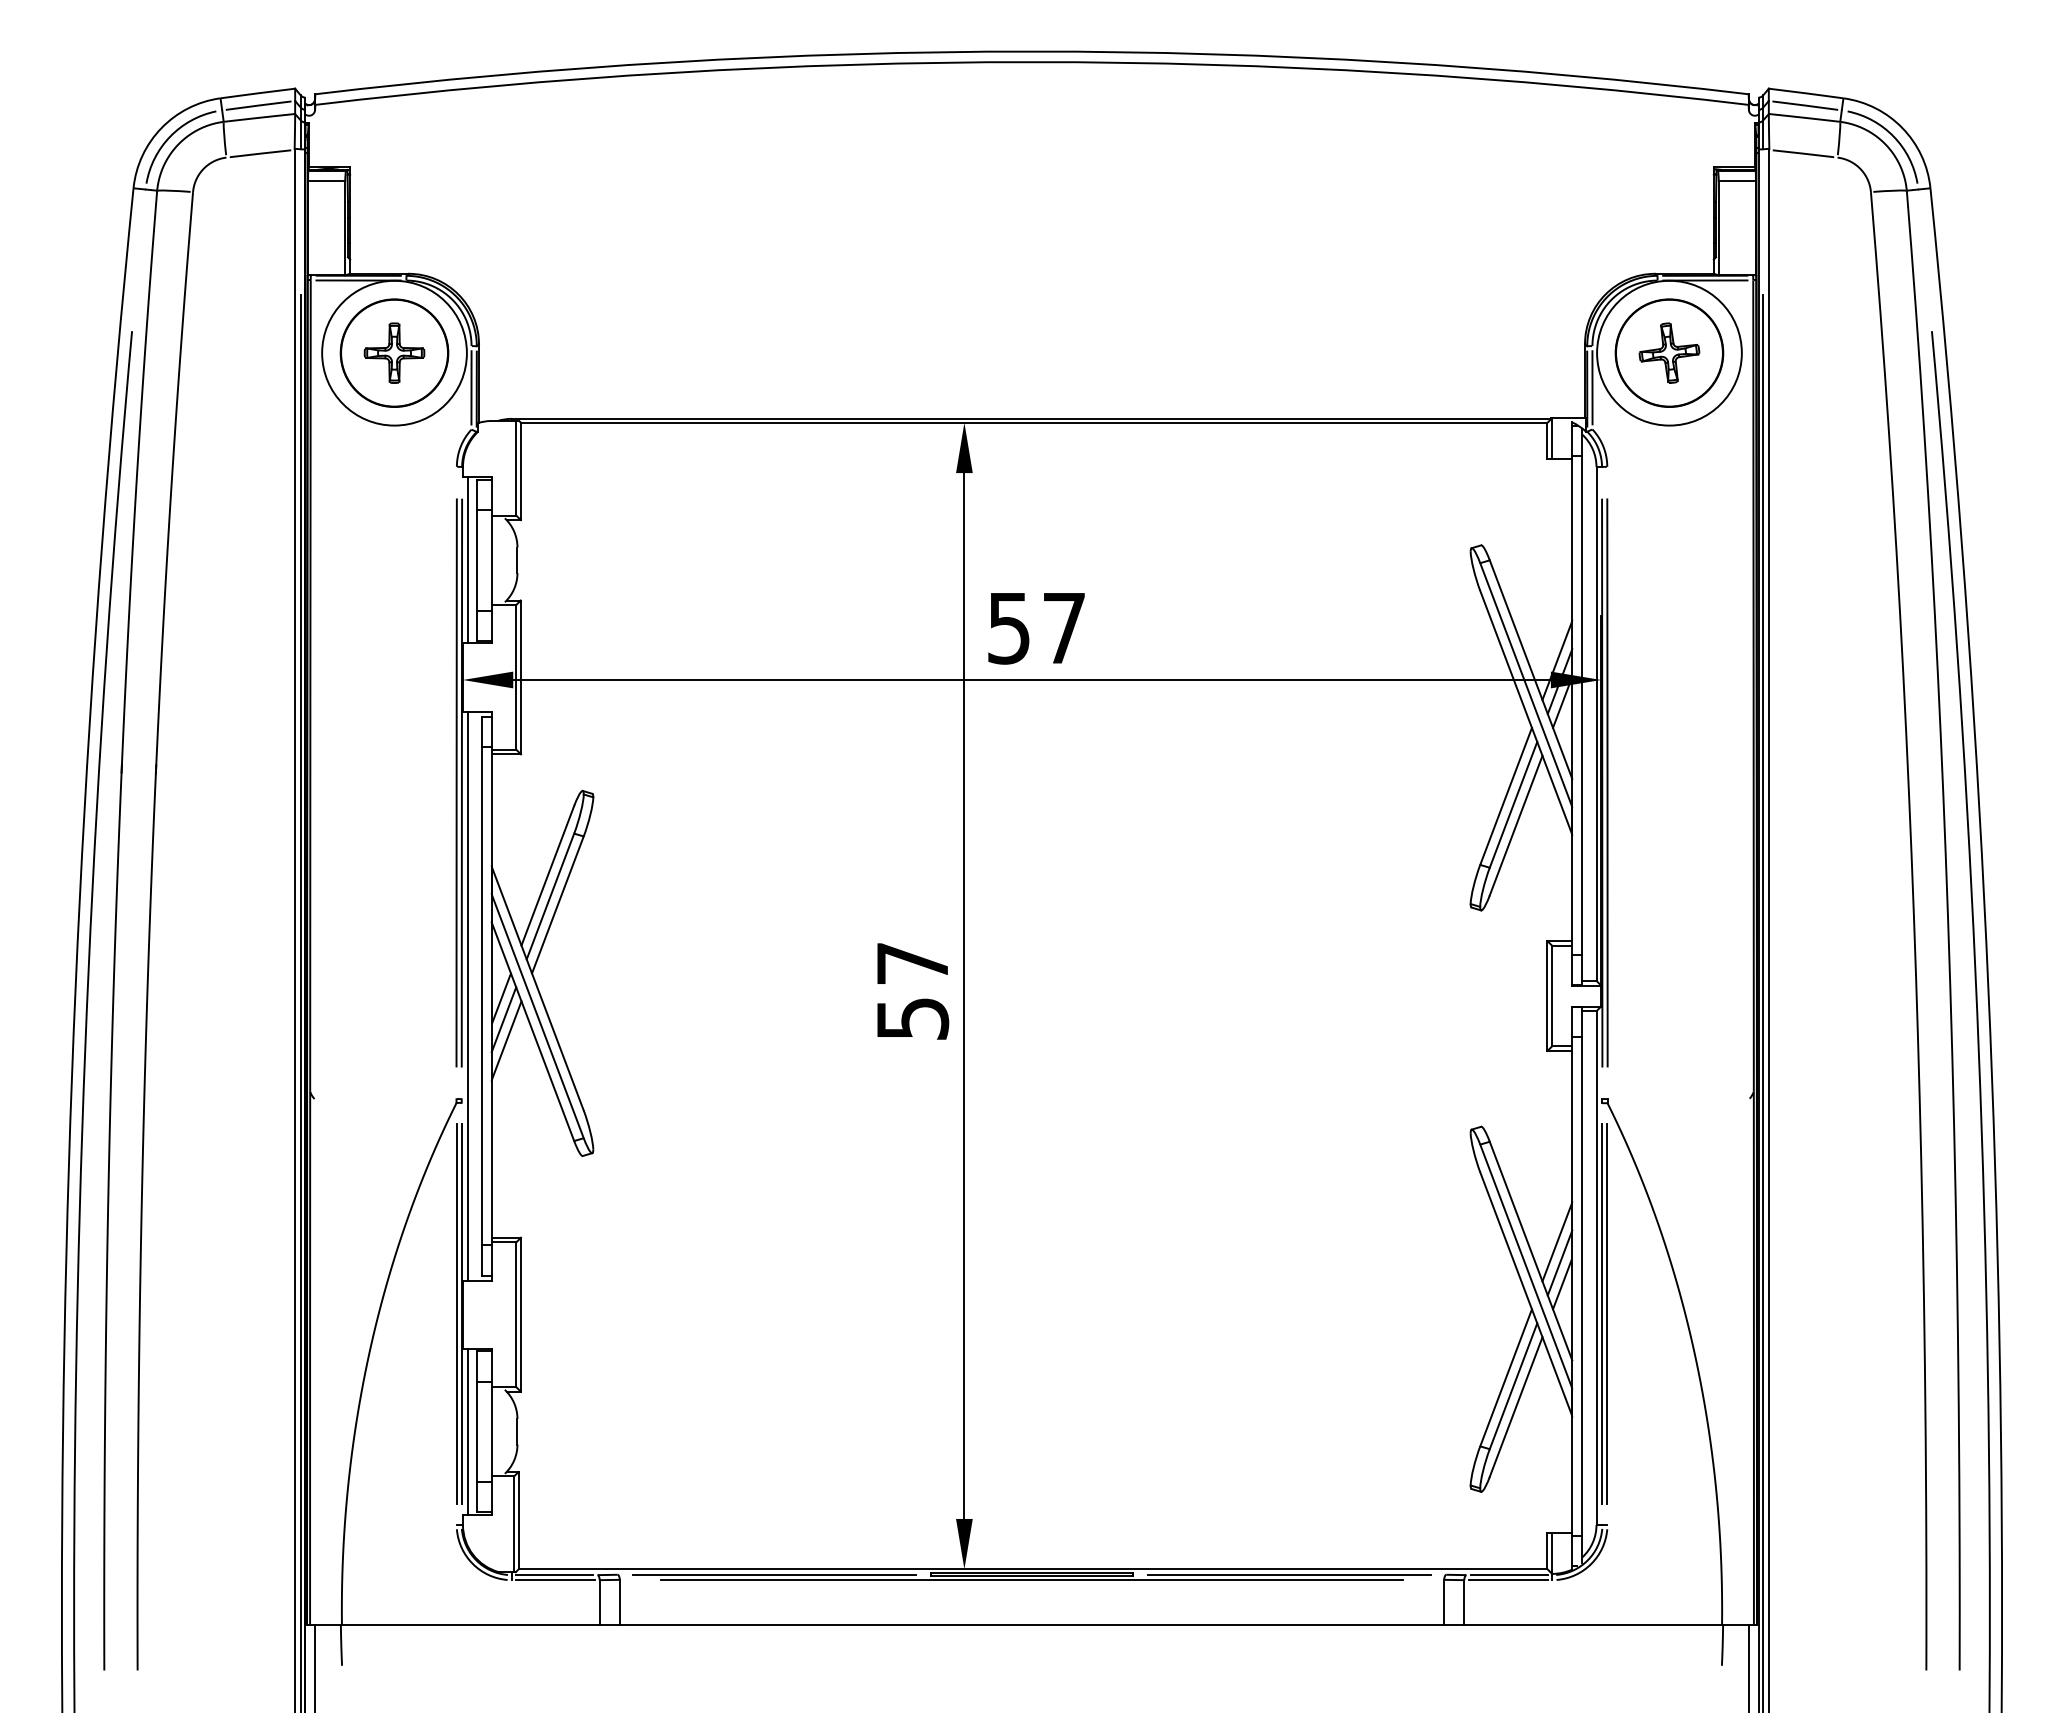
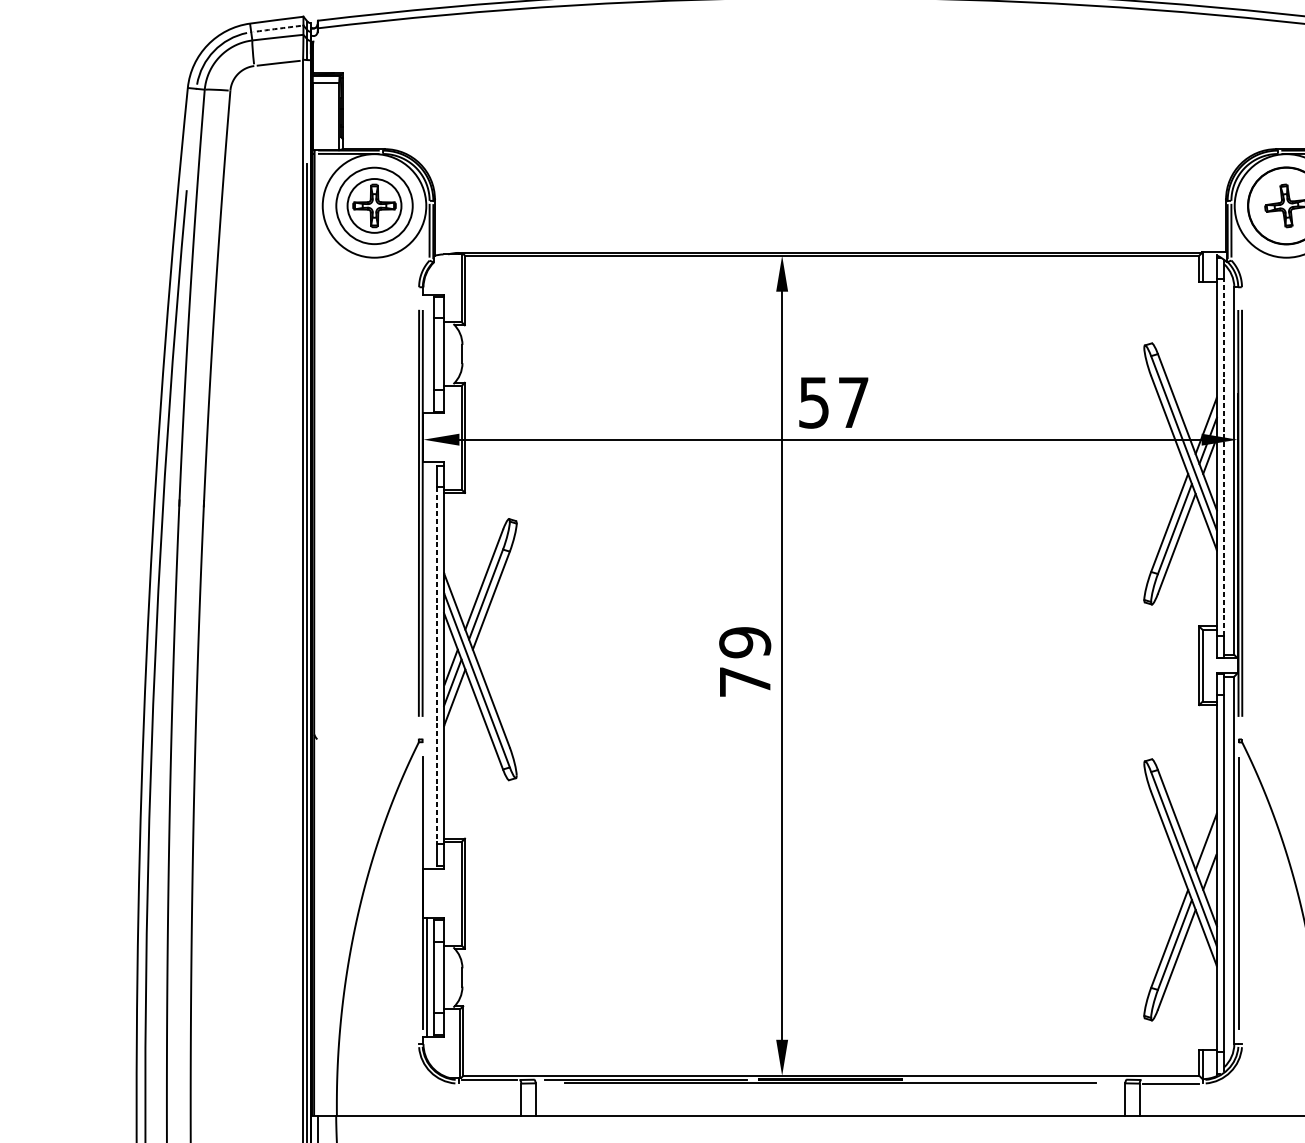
arc: (258, 105) -> (277, 28), solid -> dashed
circle: (394, 353) -> (374, 206), size x0.7
line: (467, 560) -> (426, 354), removed
line: (1582, 704) -> (1224, 457), solid -> dashed
text: (912, 990) -> (745, 661), 57 -> 79
line: (467, 995) -> (426, 665), removed
line: (481, 996) -> (436, 666), solid -> dashed
line: (1559, 1262) -> (1207, 856), removed
line: (456, 1313) -> (418, 892), removed
line: (1607, 1313) -> (1242, 892), removed
line: (1289, 1574) -> (1014, 1079), removed
line: (1508, 1575) -> (1171, 1080), removed
line: (555, 1580) -> (489, 1083), removed

